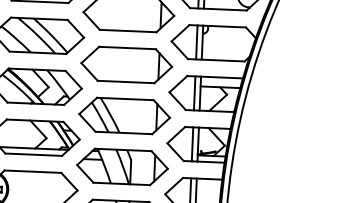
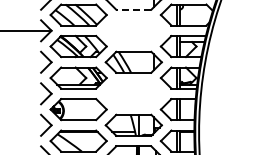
line: (127, 30) -> (133, 9), solid -> dashed
part: (126, 64) -> (133, 30), removed
part: (121, 166) -> (133, 93), removed

